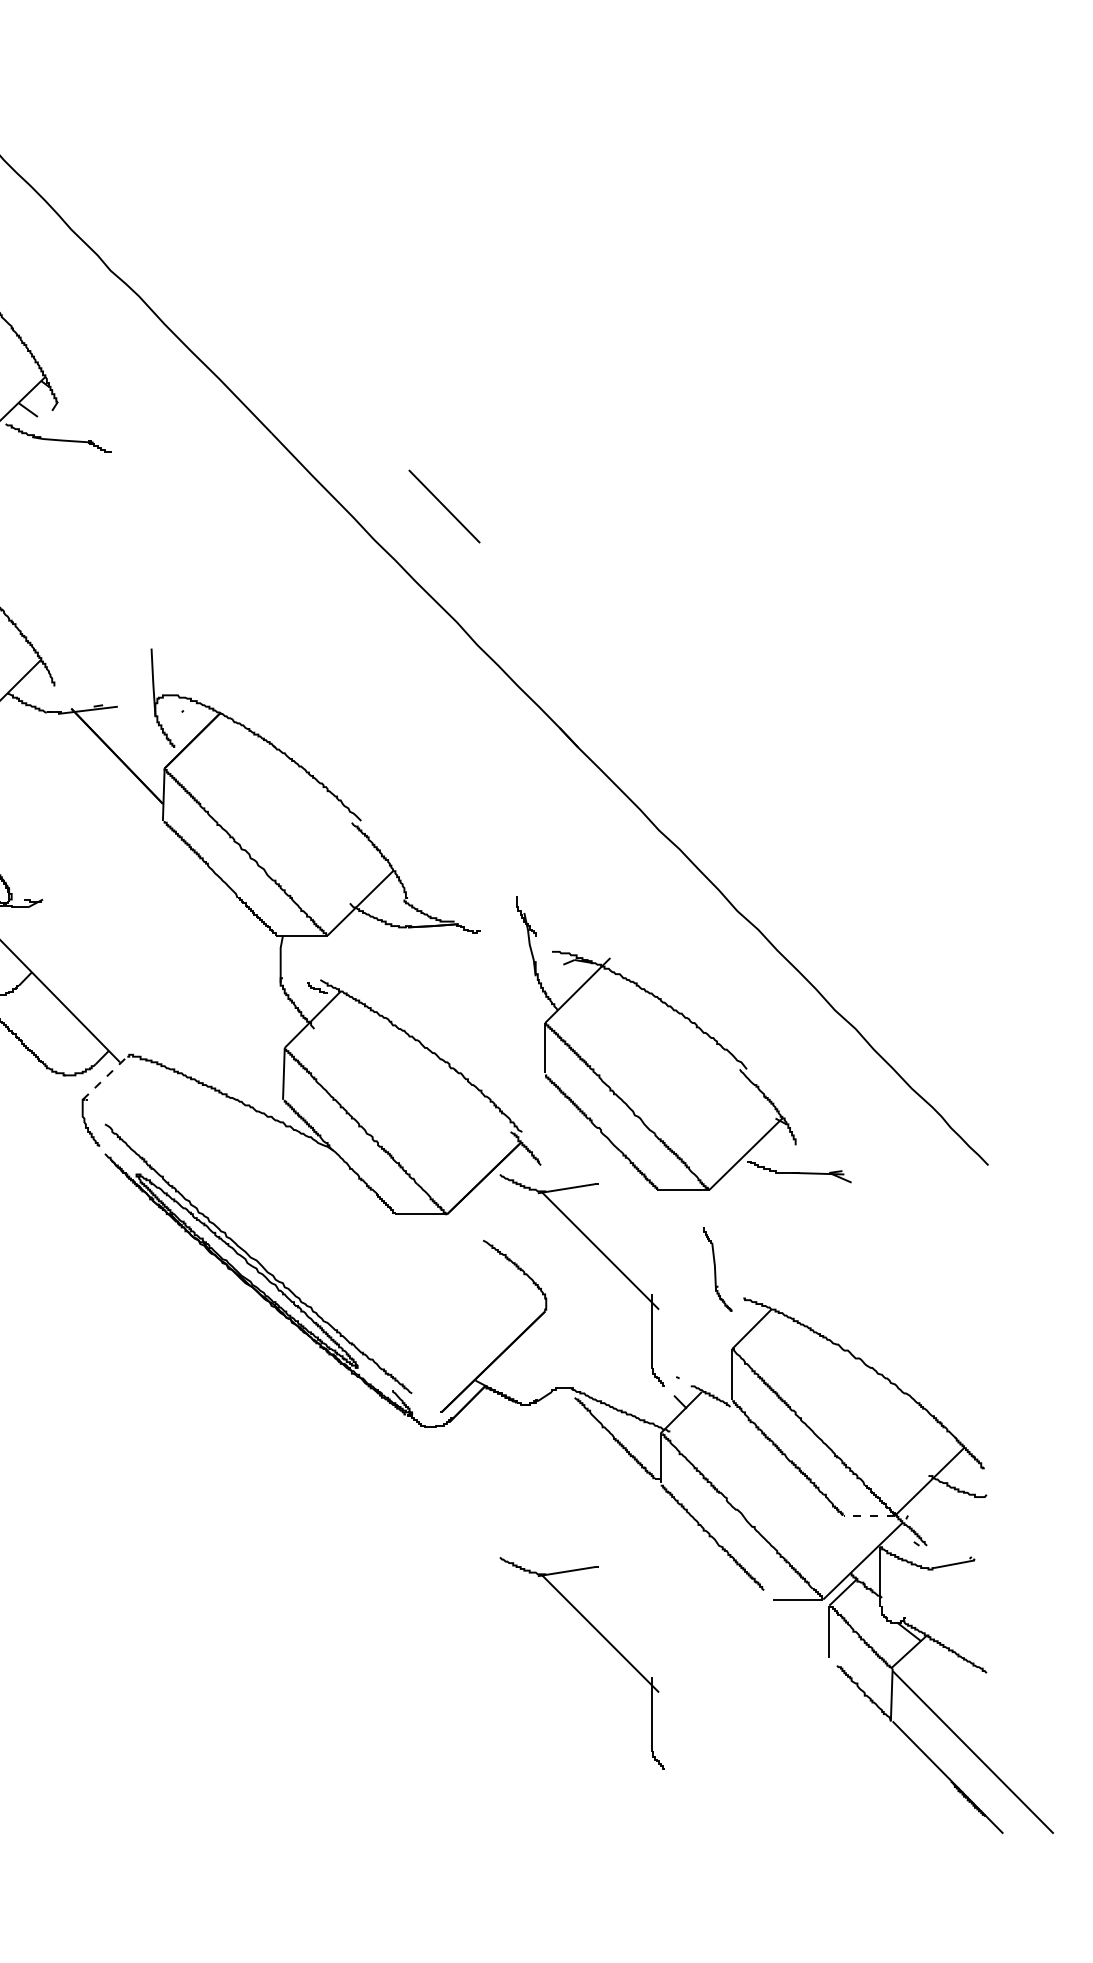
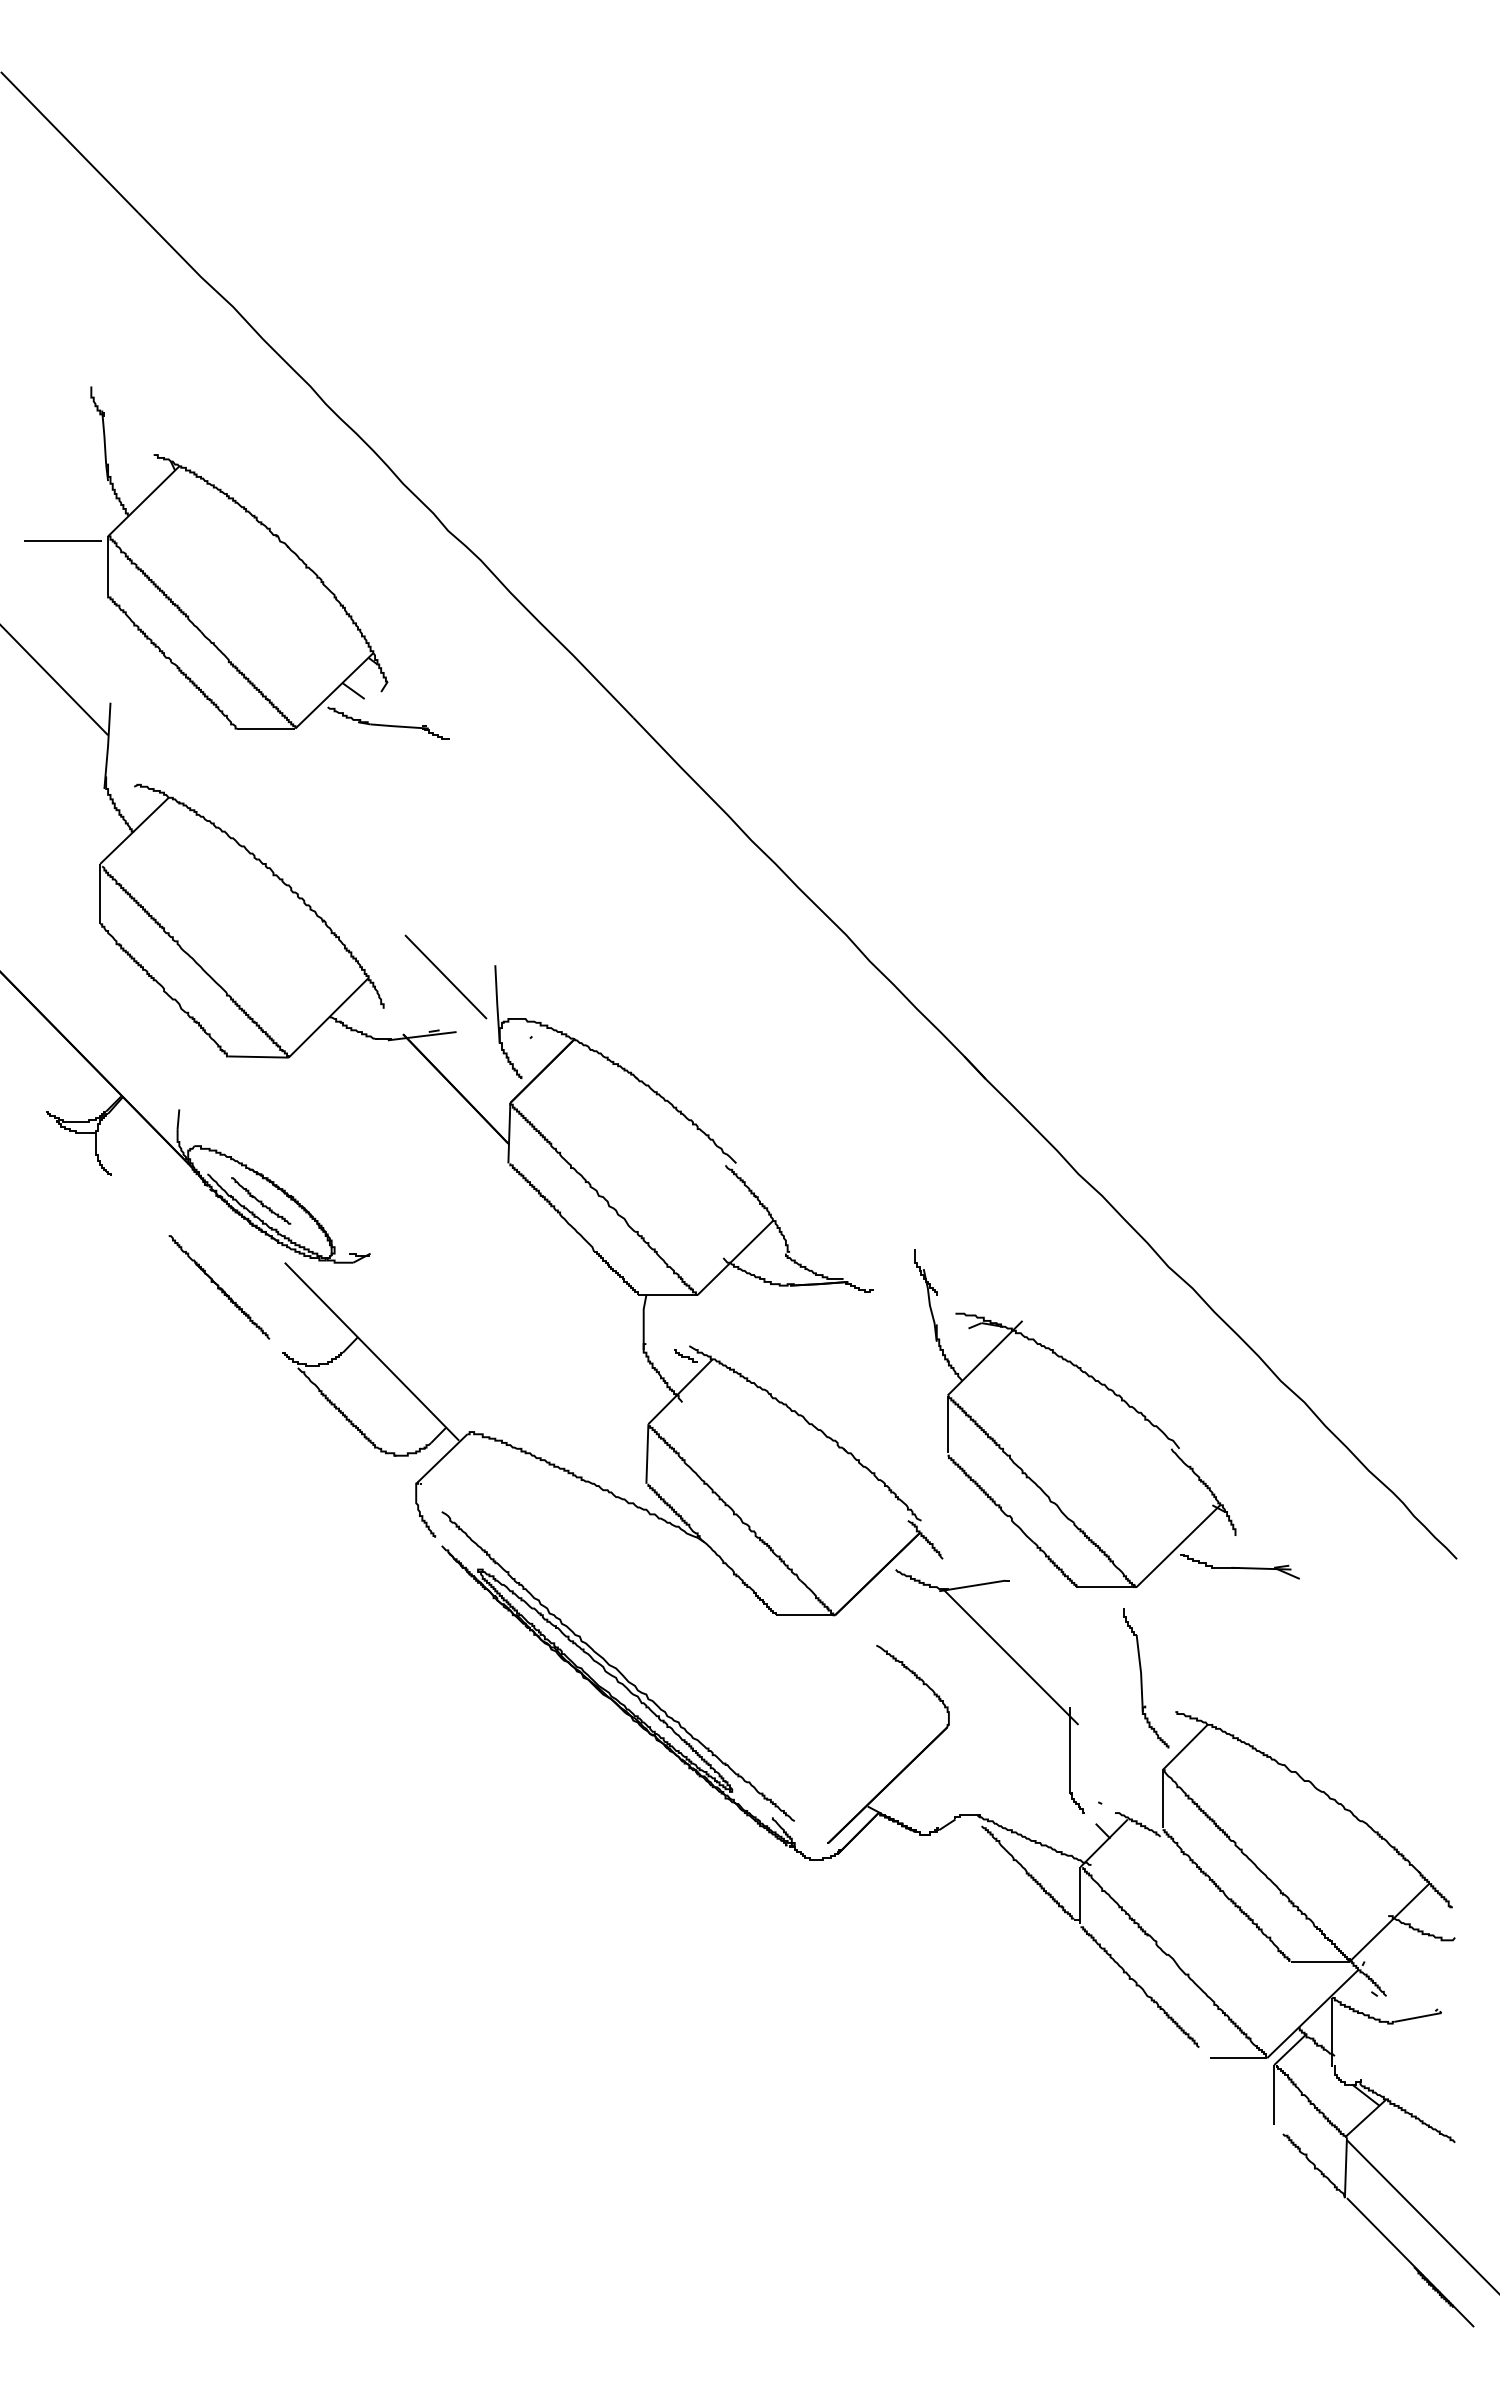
line: (444, 506) -> (445, 976), moved
line: (104, 1078) -> (441, 1459), dashed -> solid
part: (718, 1269) -> (1146, 1678), size x1.43
line: (869, 1515) -> (1320, 1961), dashed -> solid
part: (605, 1639) -> (1016, 2104), removed

